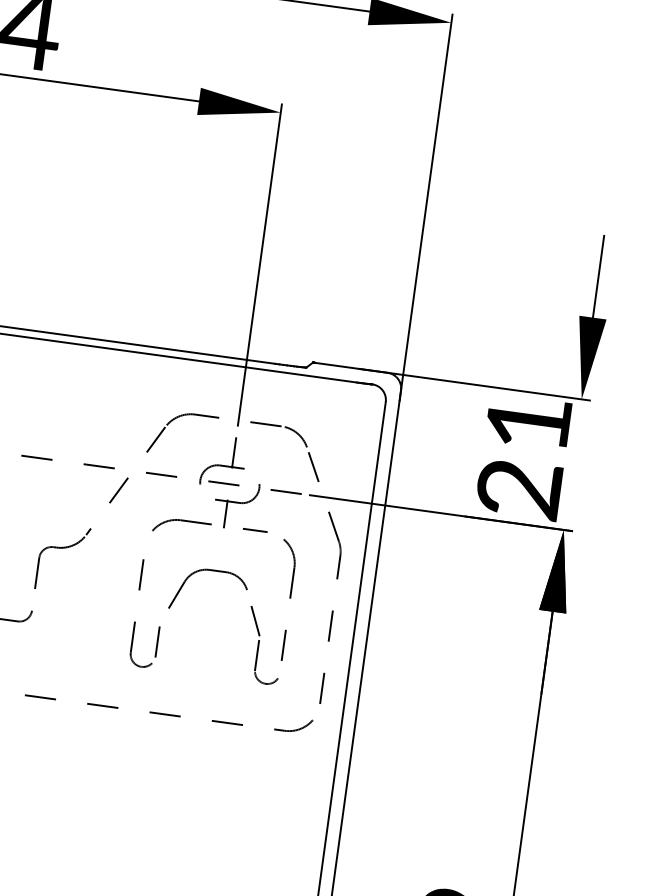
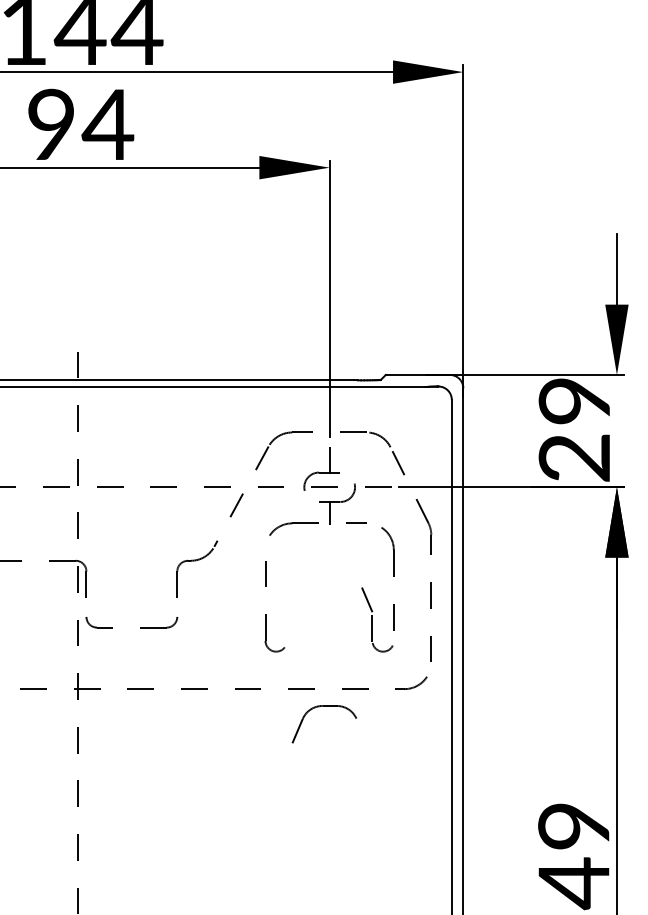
text: (527, 423) -> (573, 401), 21 -> 29
part: (205, 571) -> (319, 707), moved
line: (157, 640) -> (286, 627), removed

